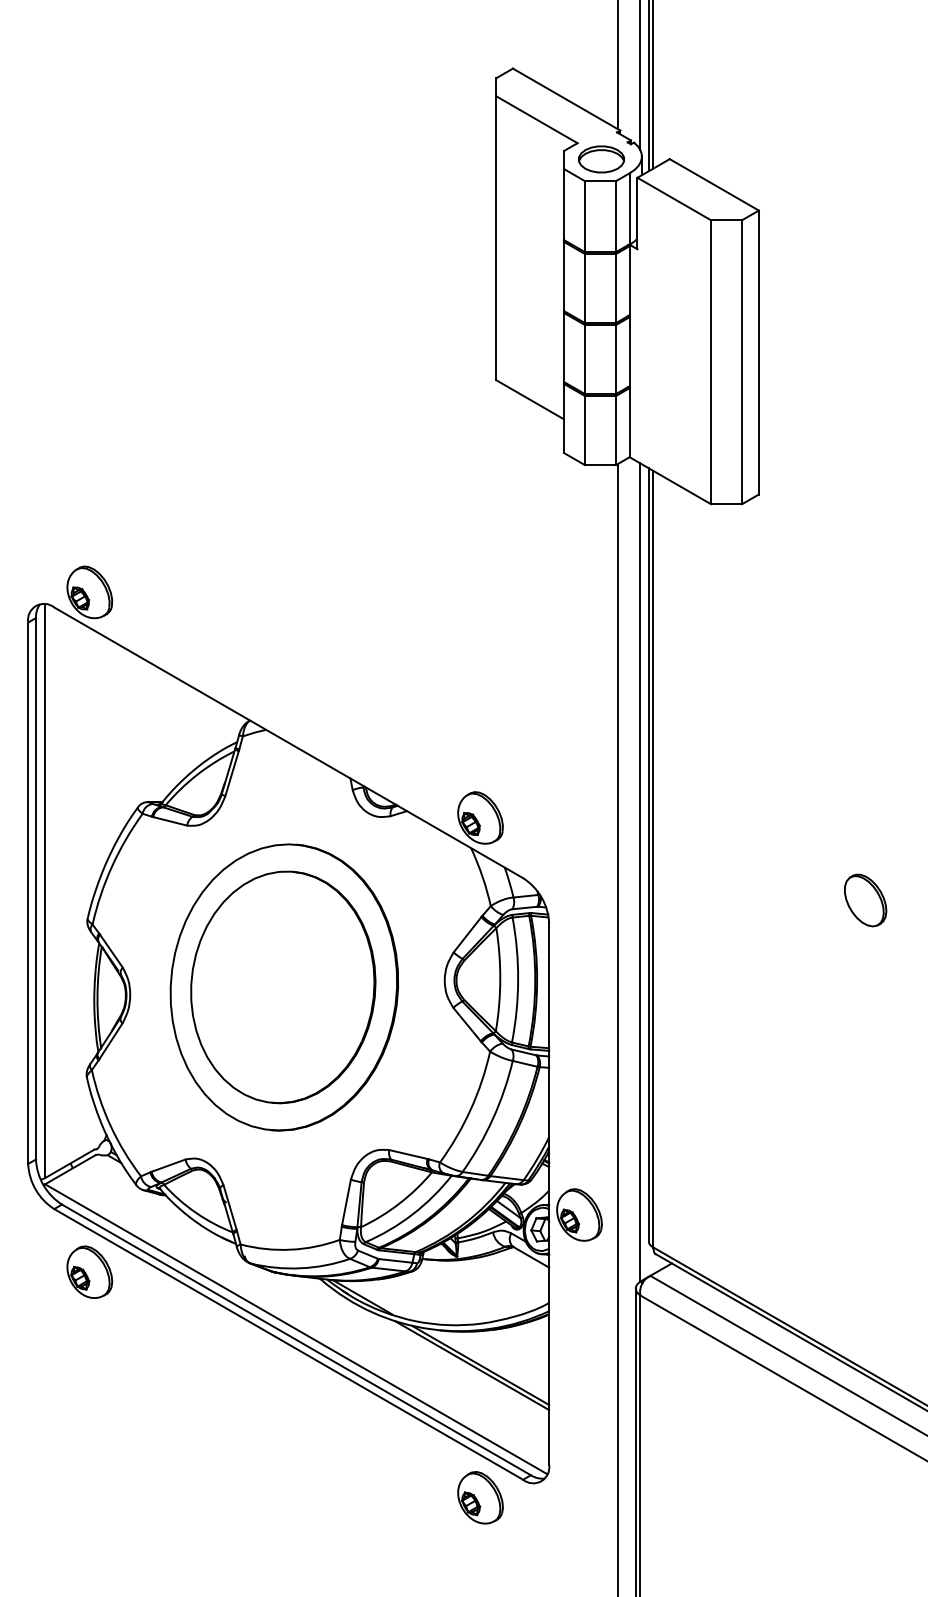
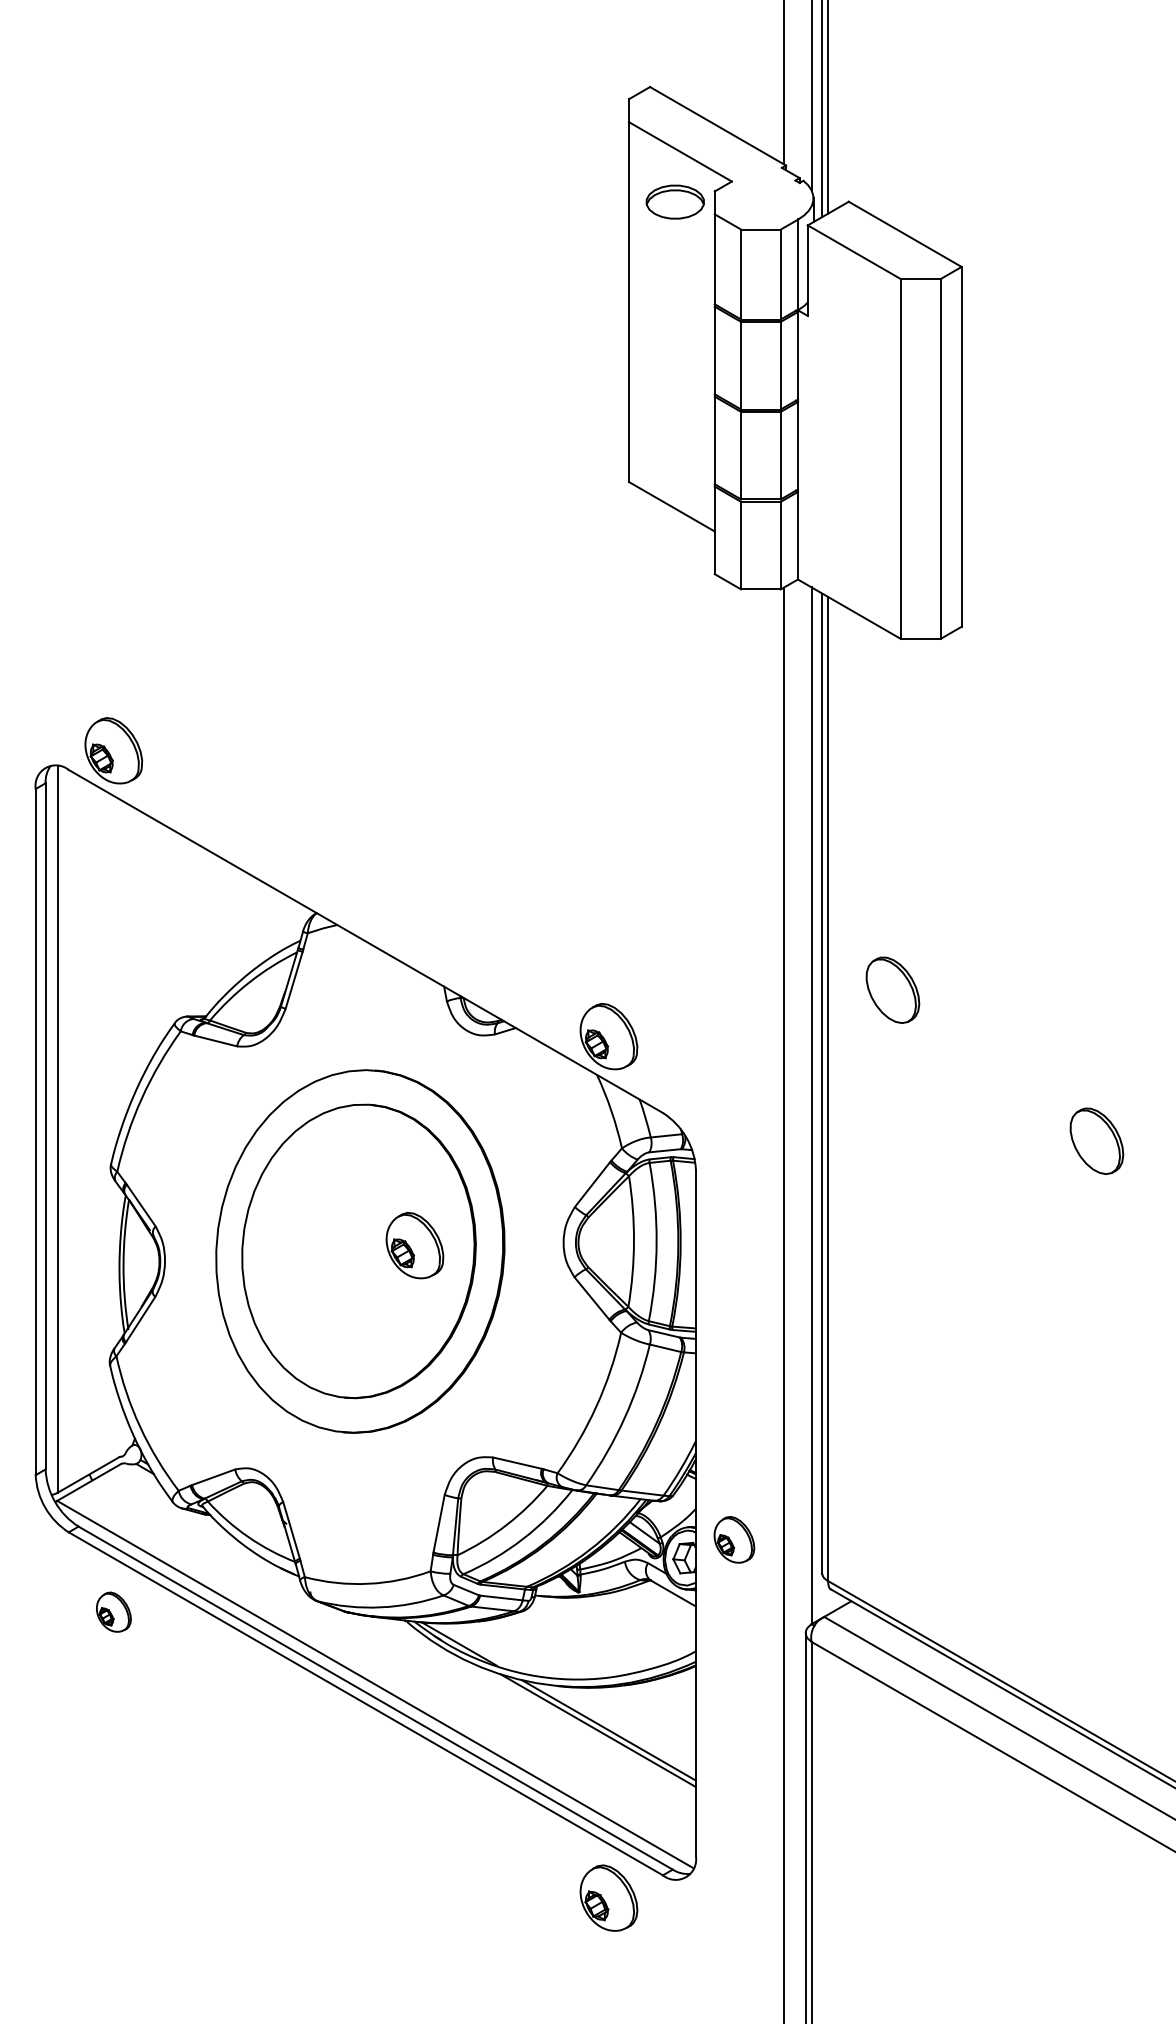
part: (600, 158) -> (674, 201), moved
part: (704, 780) -> (892, 989), added
part: (327, 982) -> (414, 1245), added
part: (579, 1214) -> (734, 1539), size x0.7
part: (89, 1271) -> (113, 1611), size x0.6

